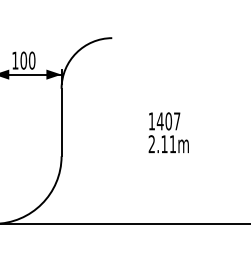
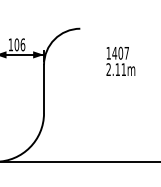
text: (32, 60) -> (23, 44), 100 -> 106
text: (168, 132) -> (120, 61), moved

